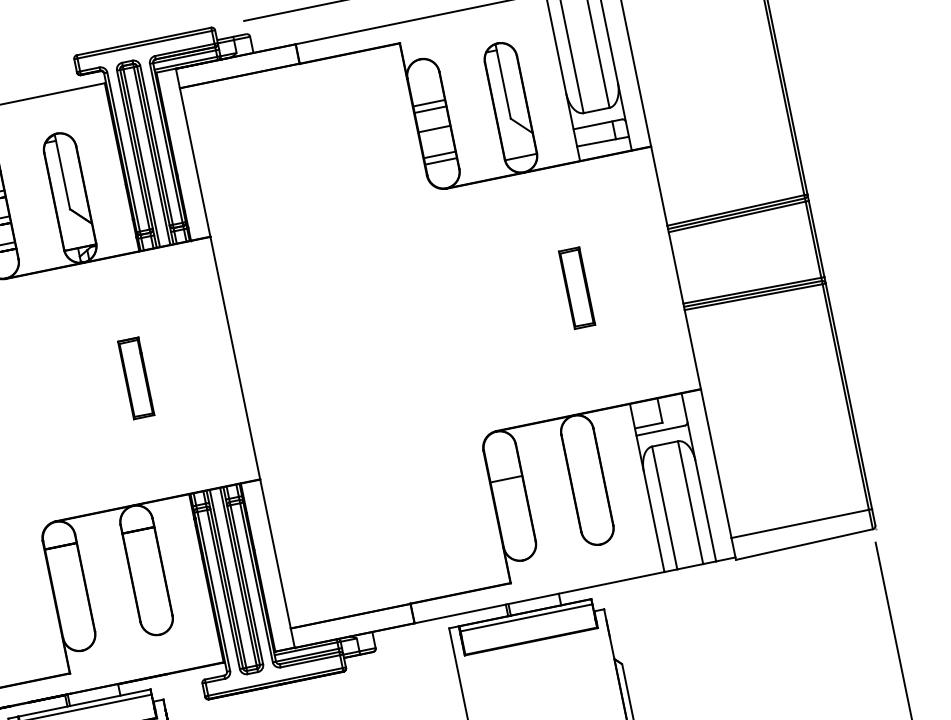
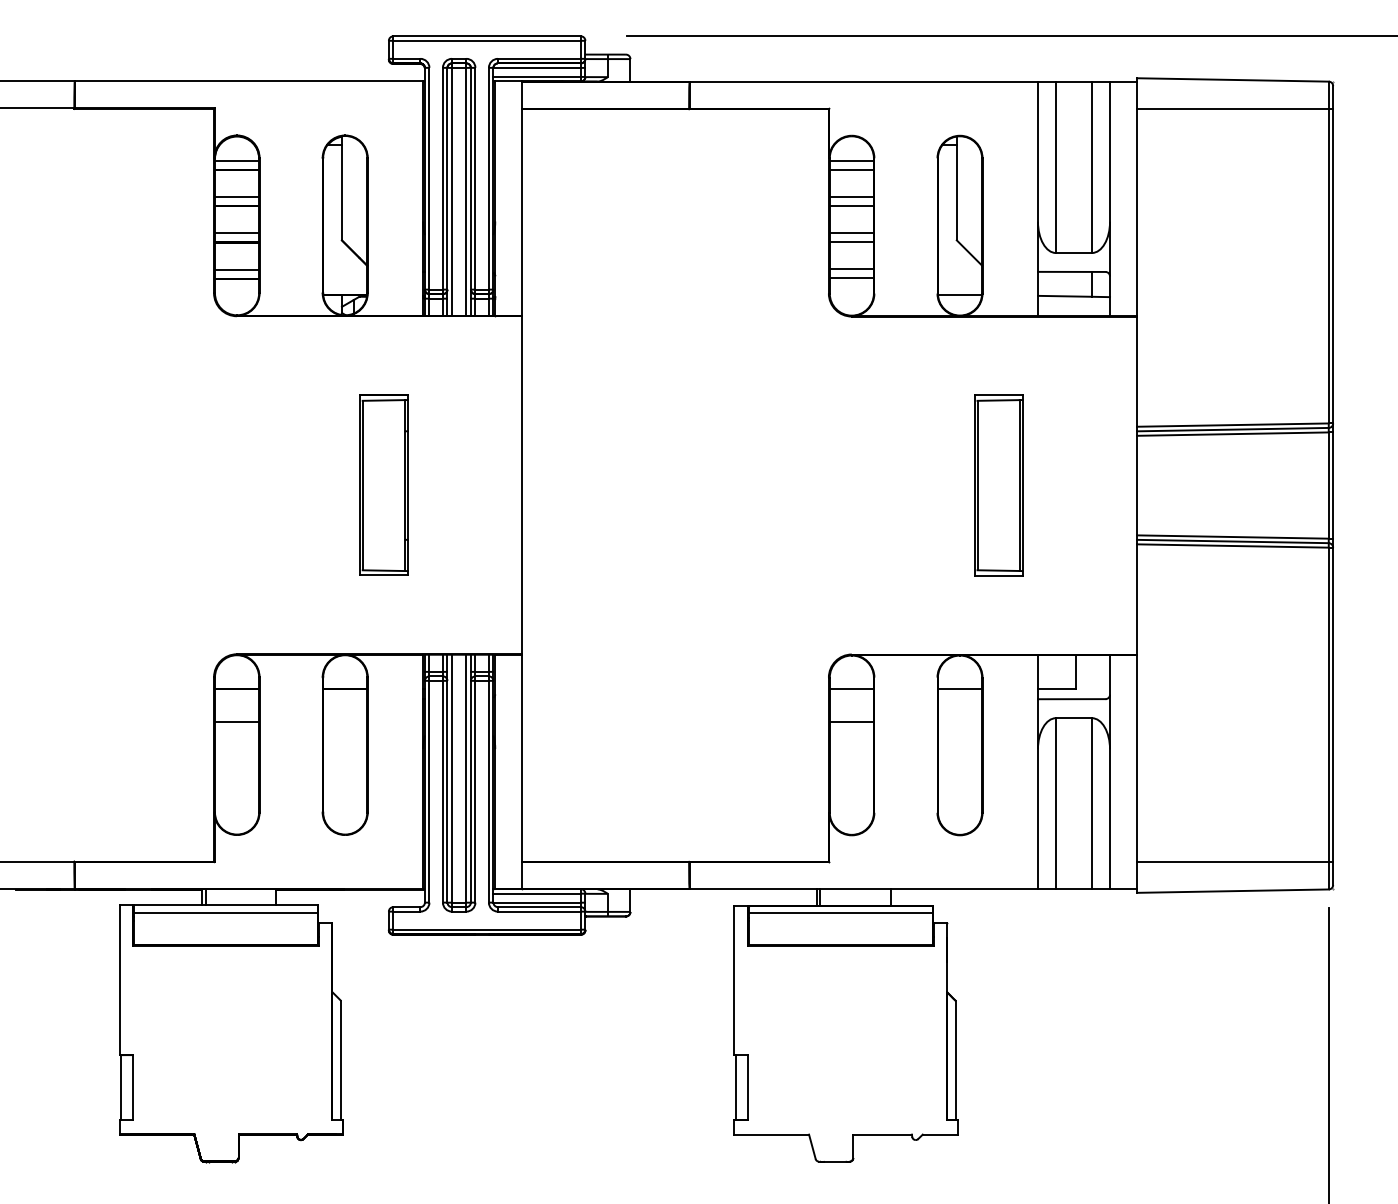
line: (423, 77) -> (851, 161), added
line: (425, 84) -> (851, 170), added
line: (435, 135) -> (851, 242), added
part: (576, 288) -> (998, 485), size x1.67
part: (135, 378) -> (383, 484), size x1.67
line: (578, 440) -> (959, 689), added
line: (501, 456) -> (851, 689), added
line: (65, 569) -> (237, 721), added

